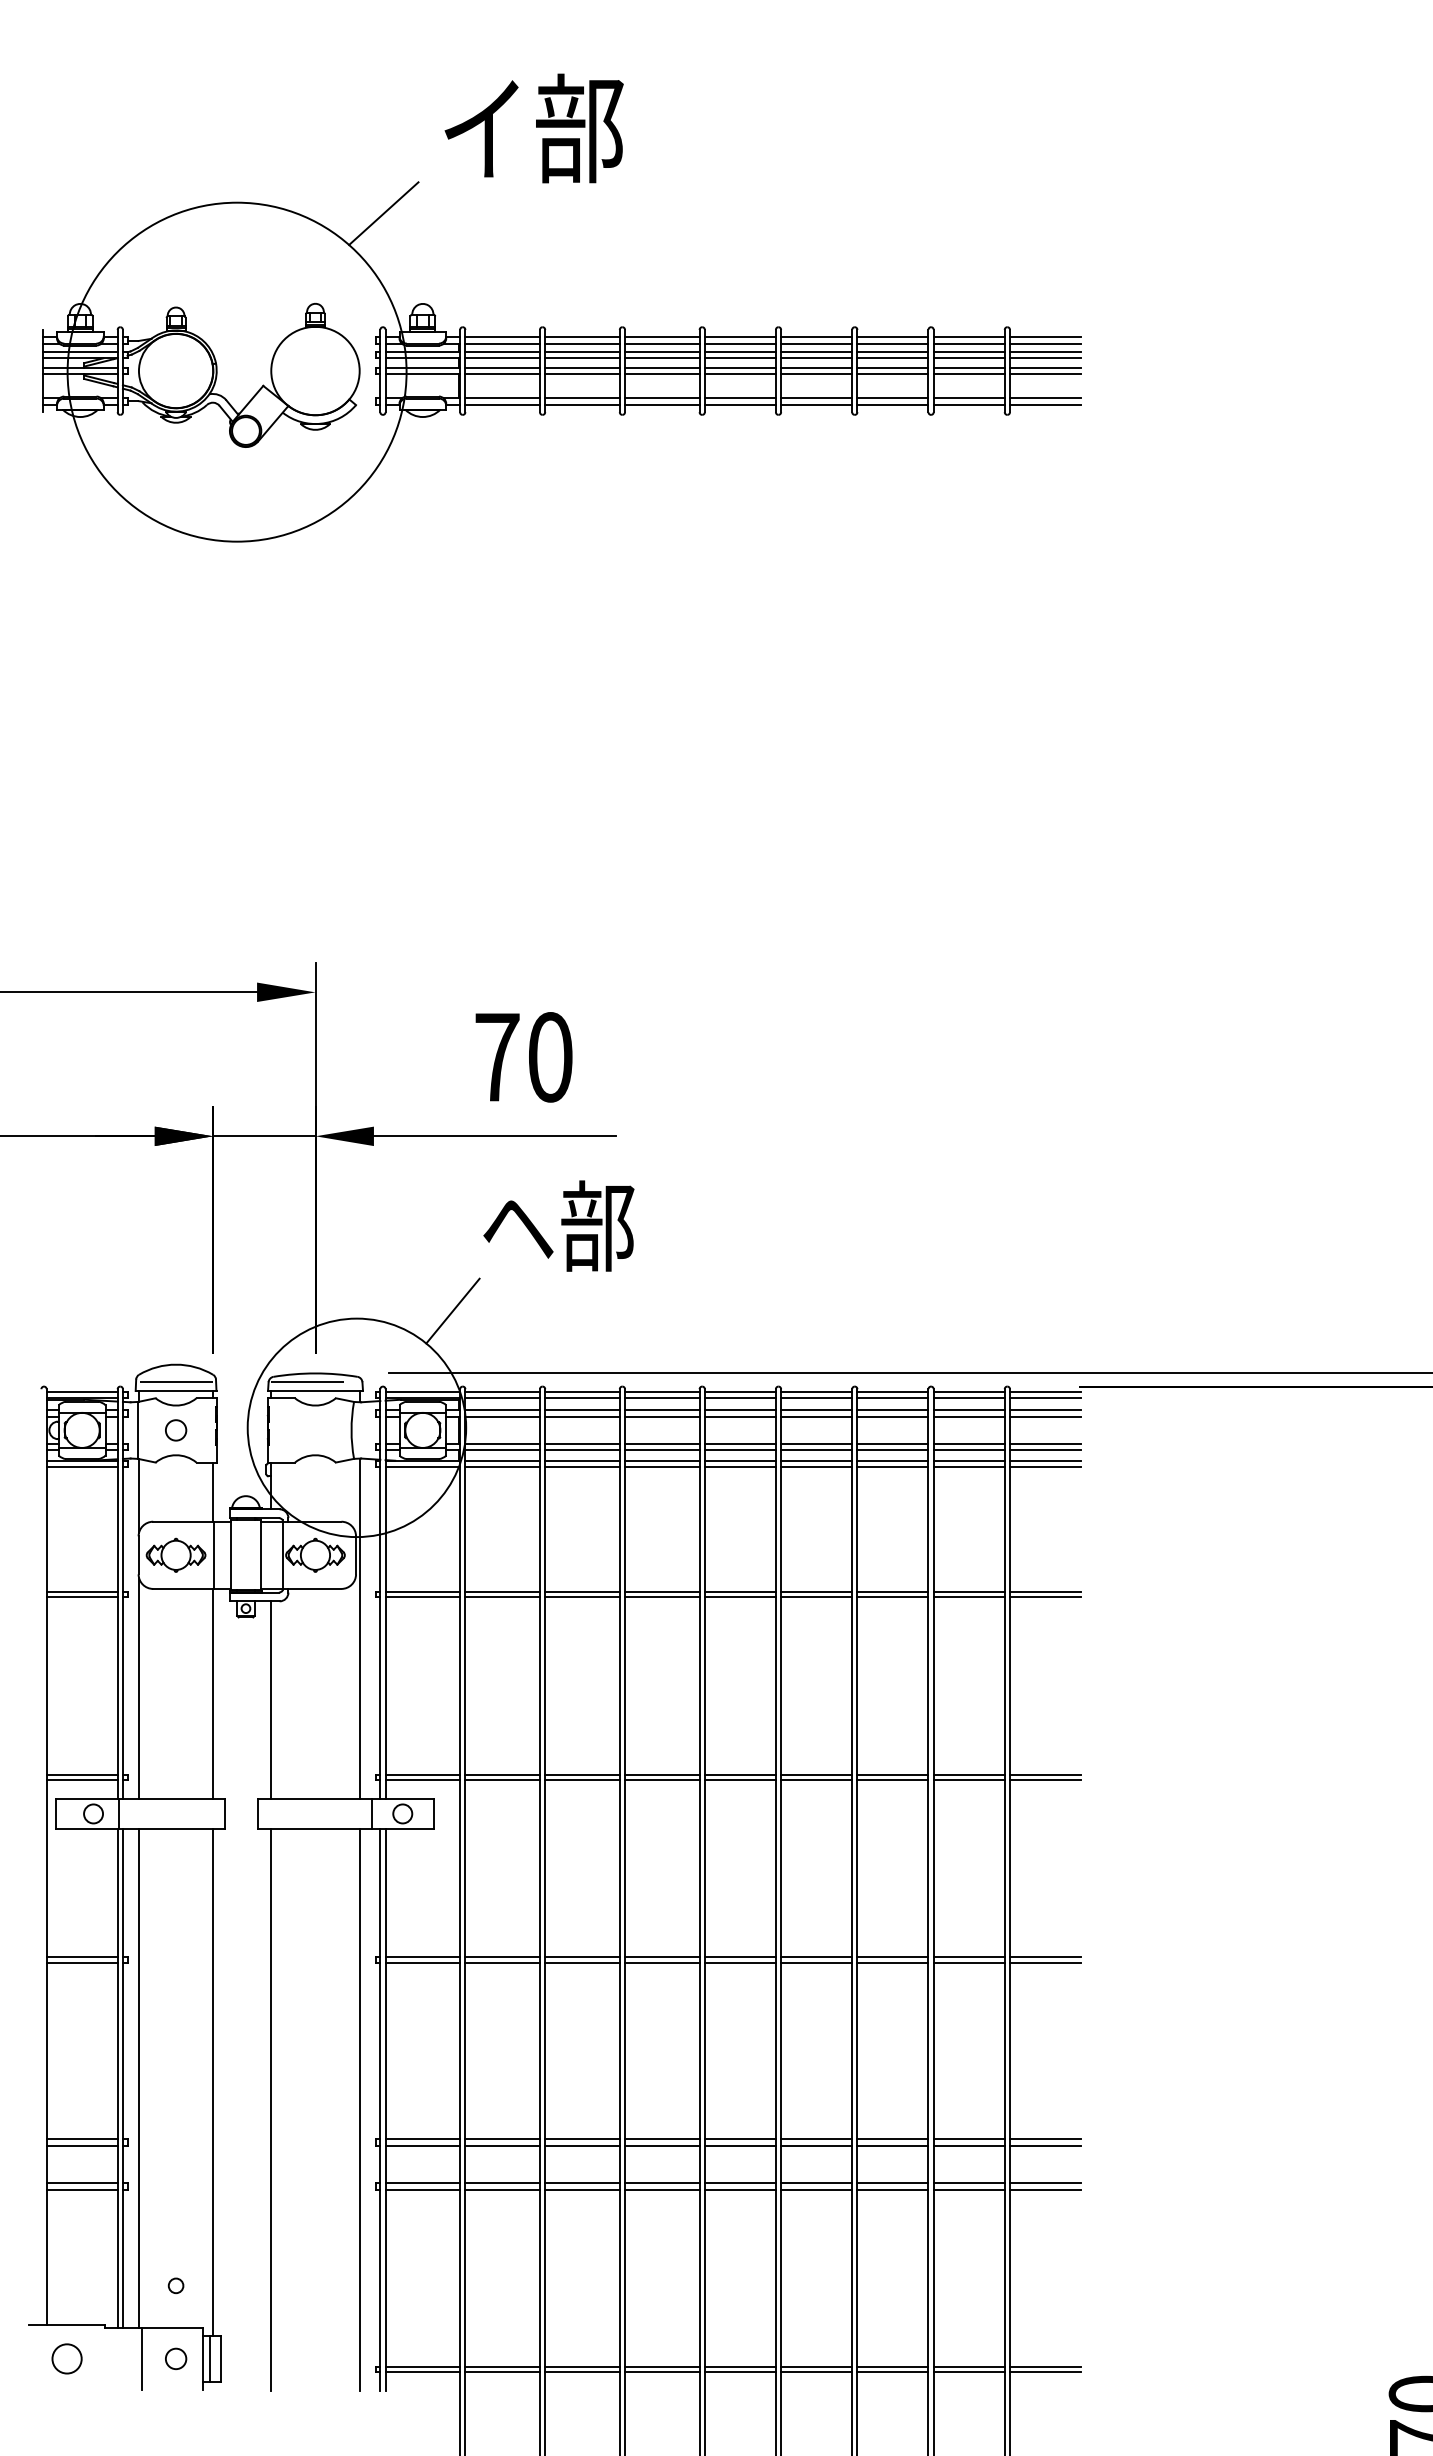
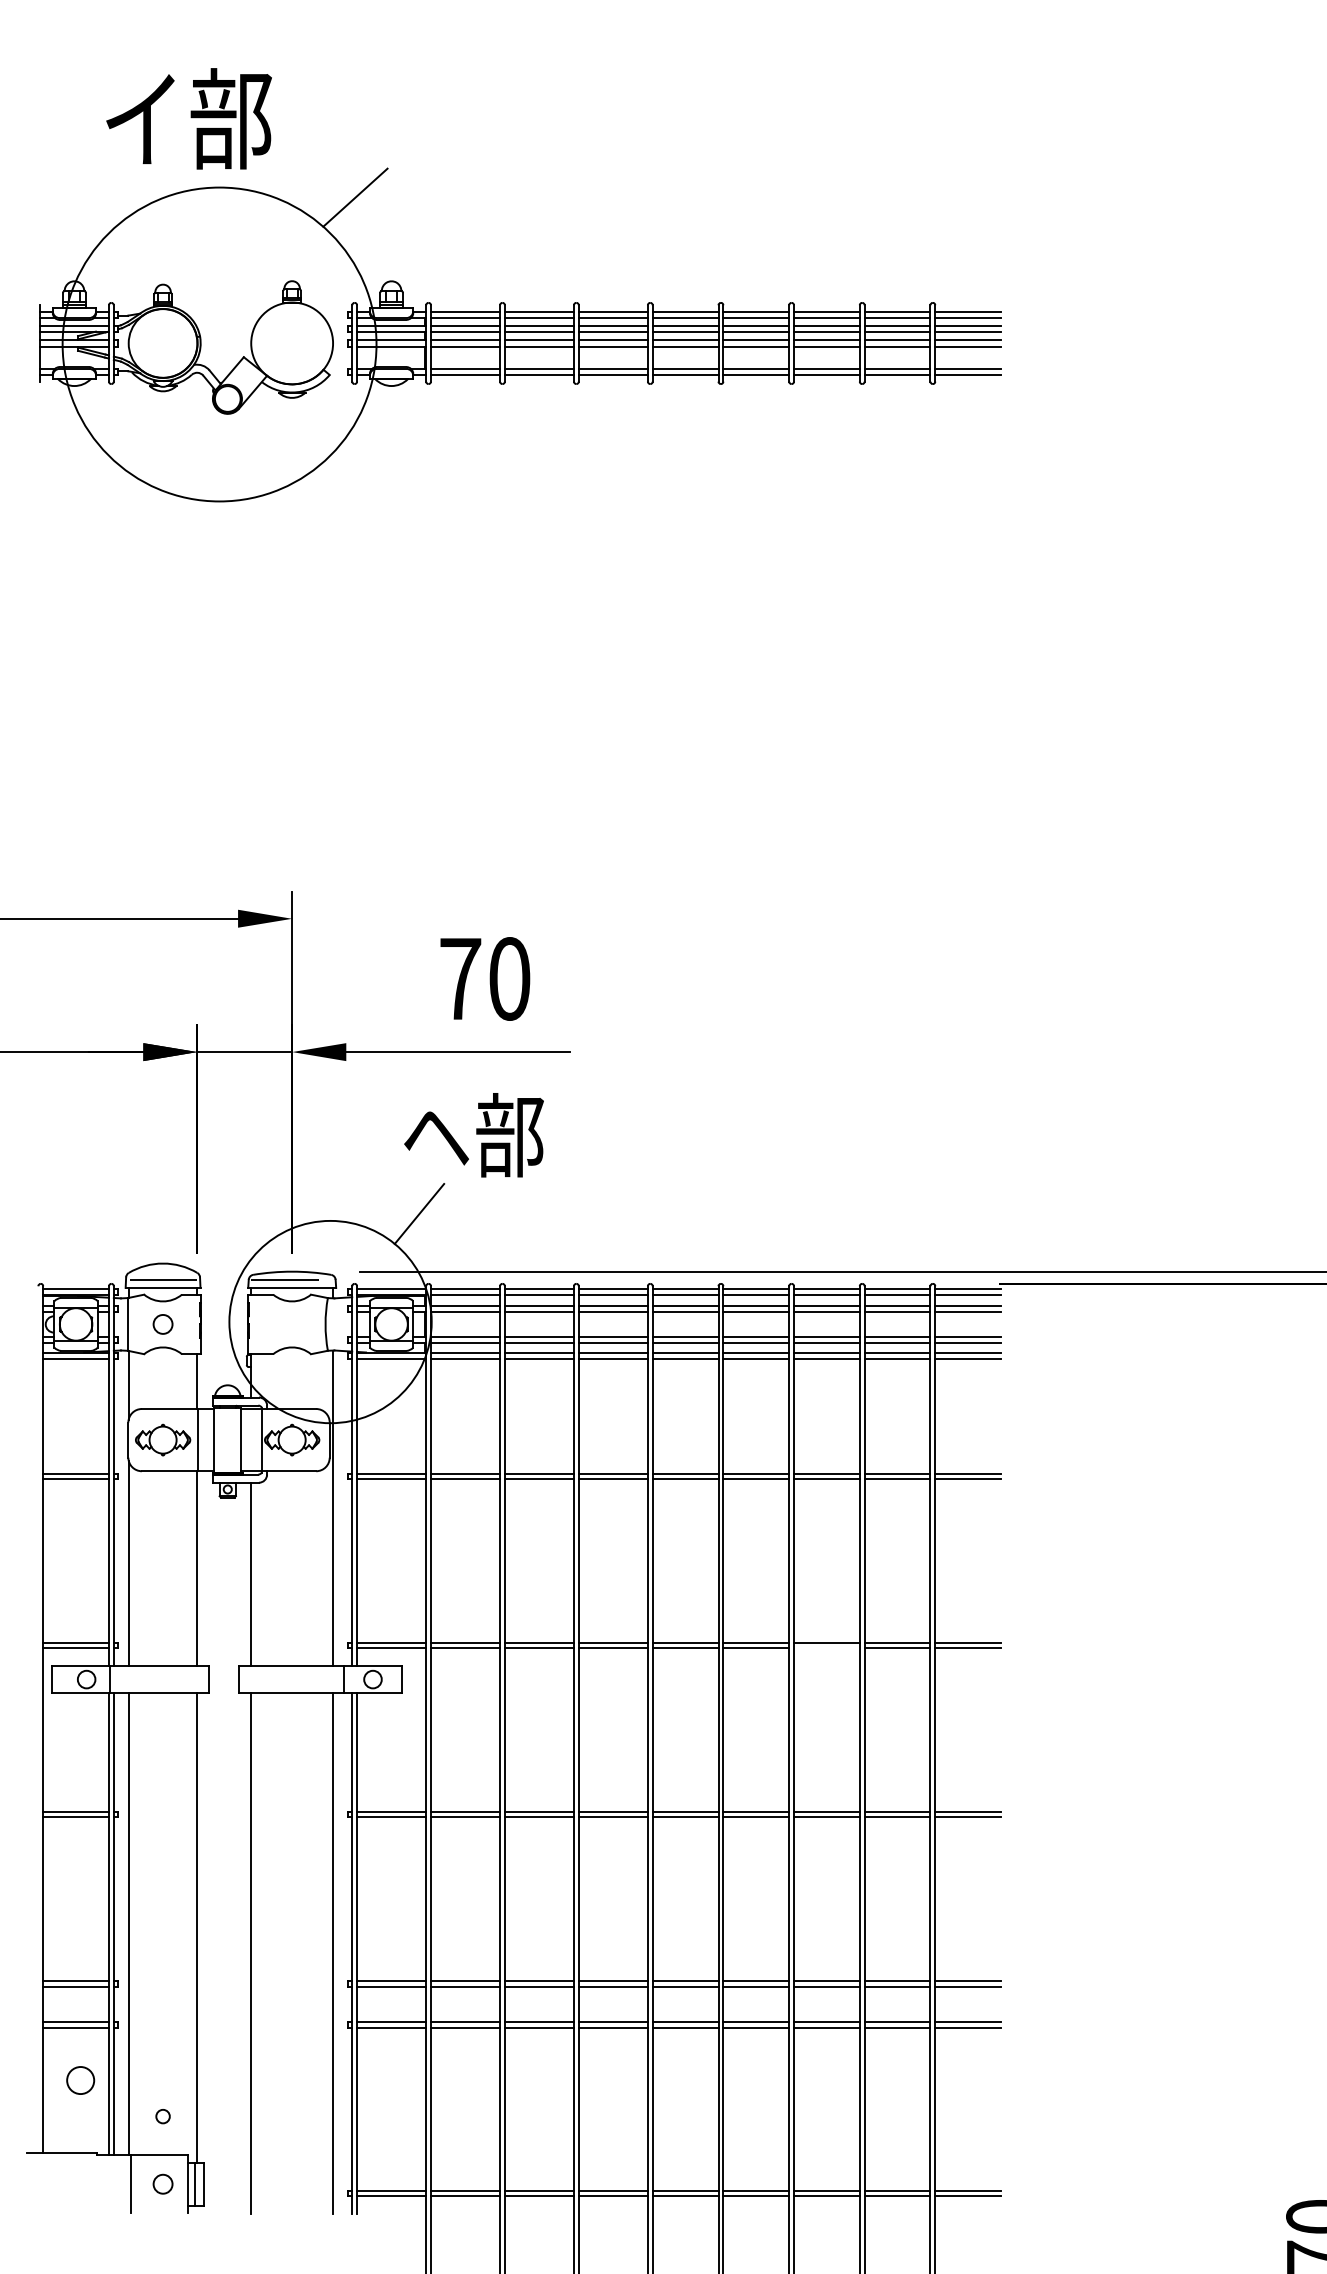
text: (533, 128) -> (188, 118), moved
text: (558, 1225) -> (473, 1134), moved
line: (892, 1780) -> (826, 1648), removed
circle: (66, 2358) -> (80, 2080), moved

